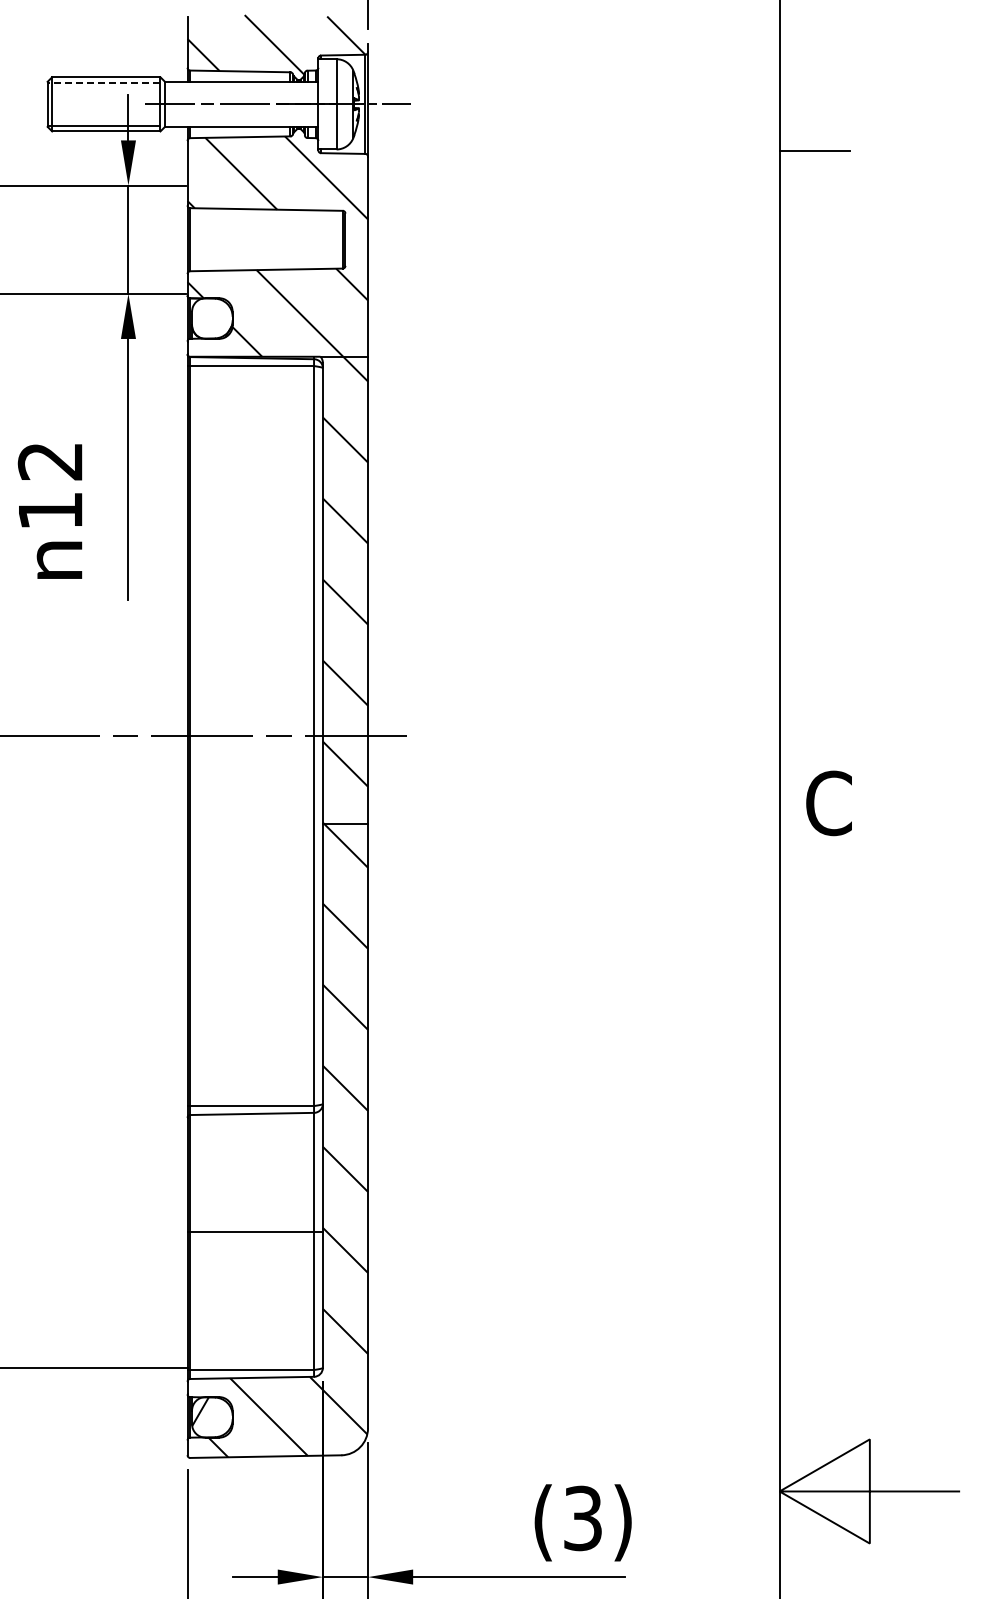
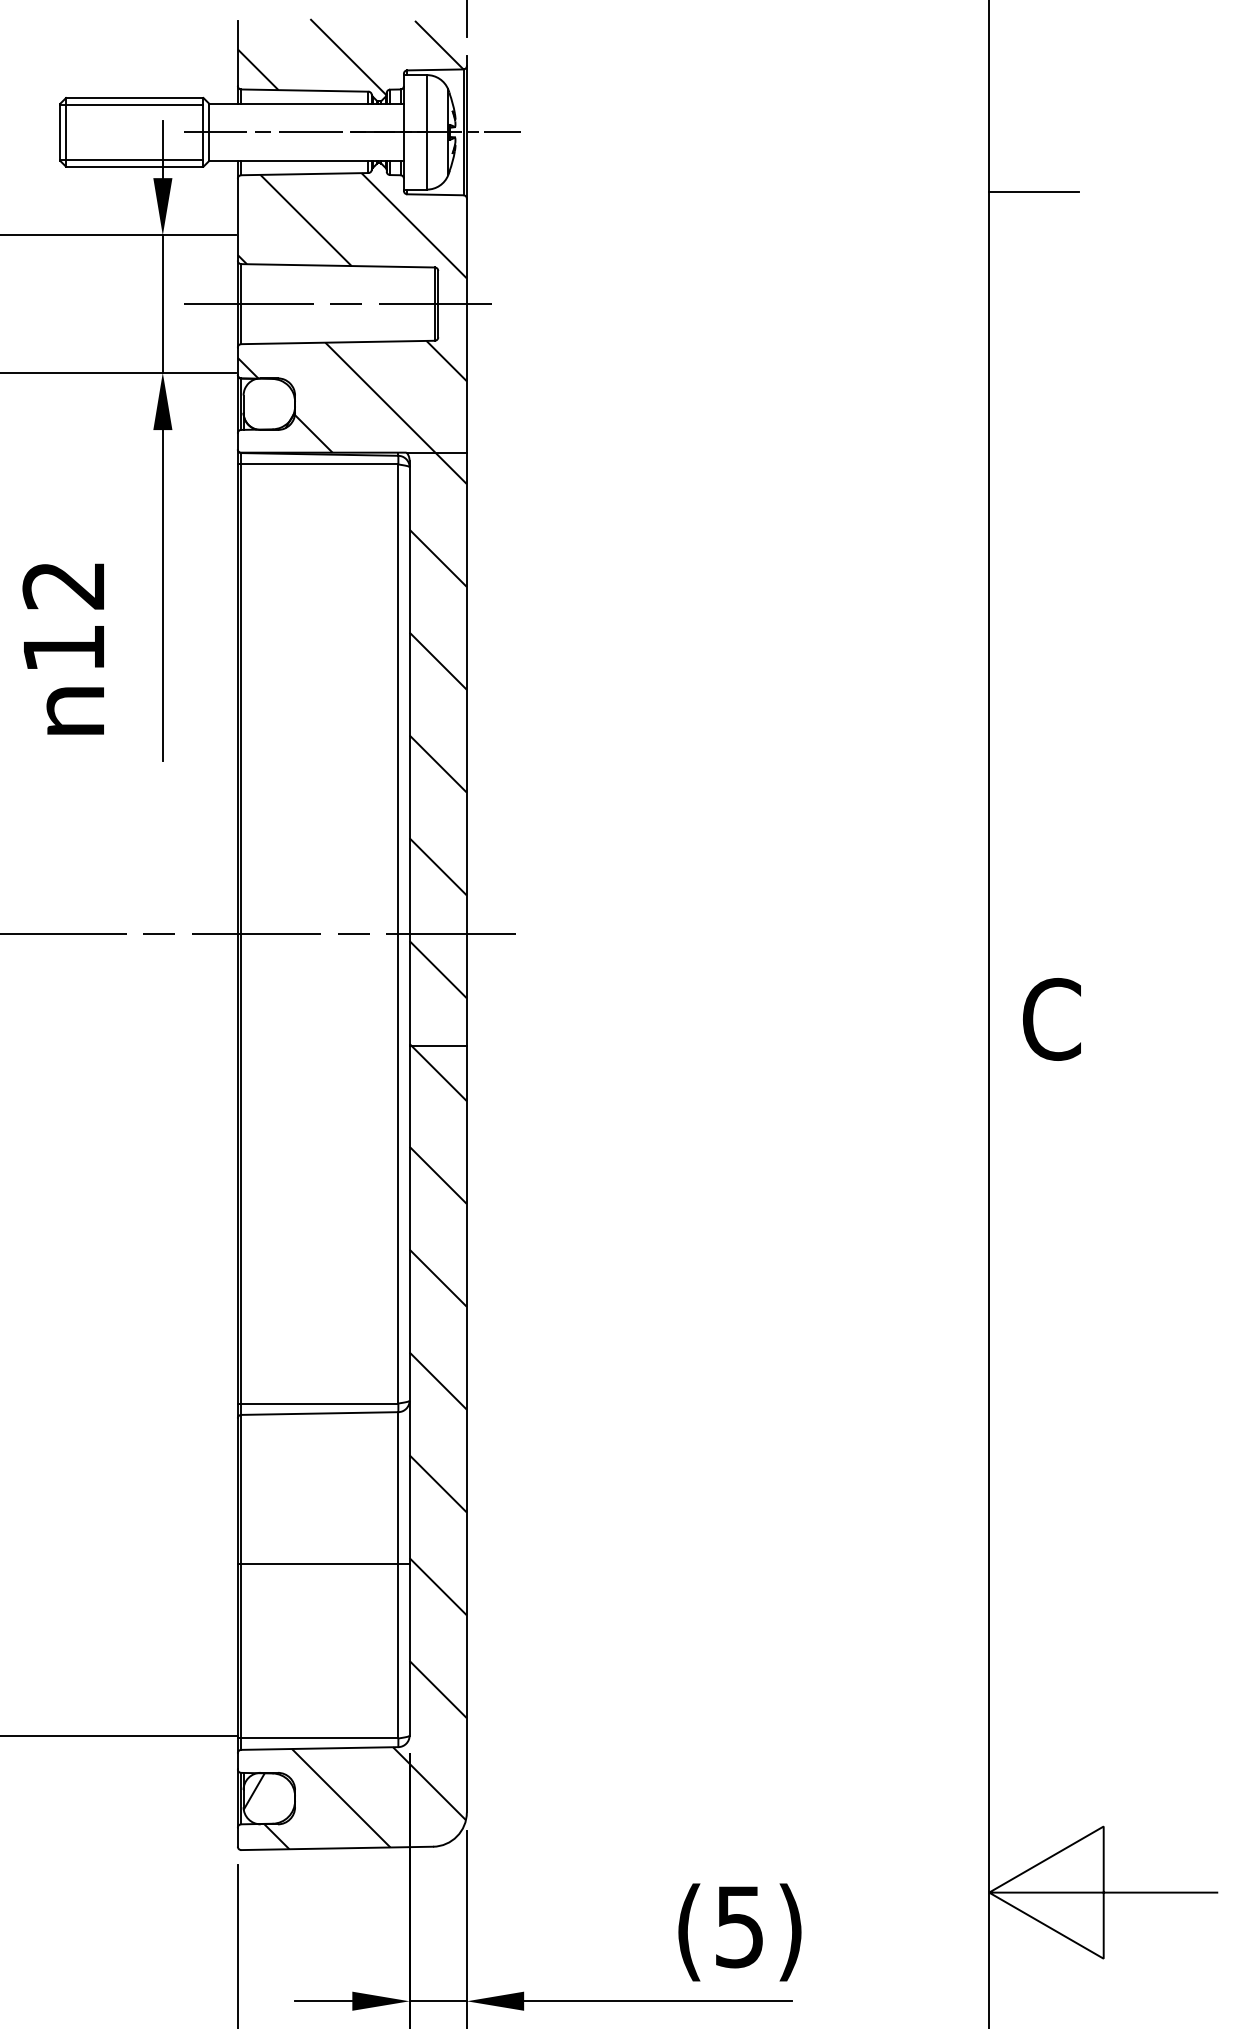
line: (103, 82) -> (131, 104), dashed -> solid
line: (266, 239) -> (338, 303), added
text: (582, 1517) -> (739, 1925), (3) -> (5)

